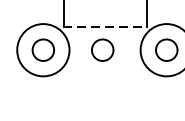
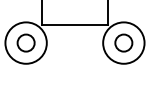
line: (105, 26) -> (75, 24), dashed -> solid
circle: (101, 49) -> (72, 42), removed

